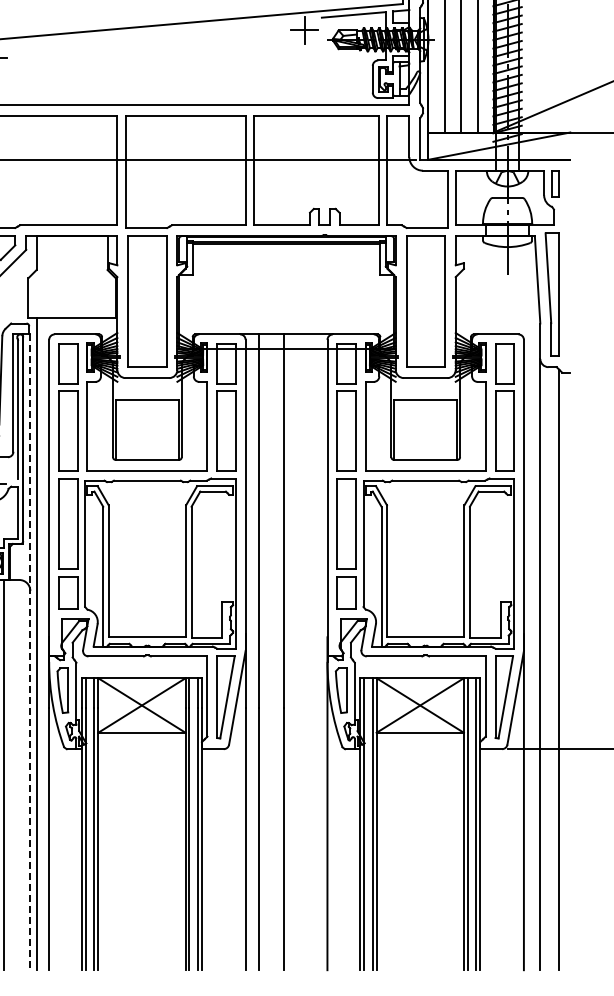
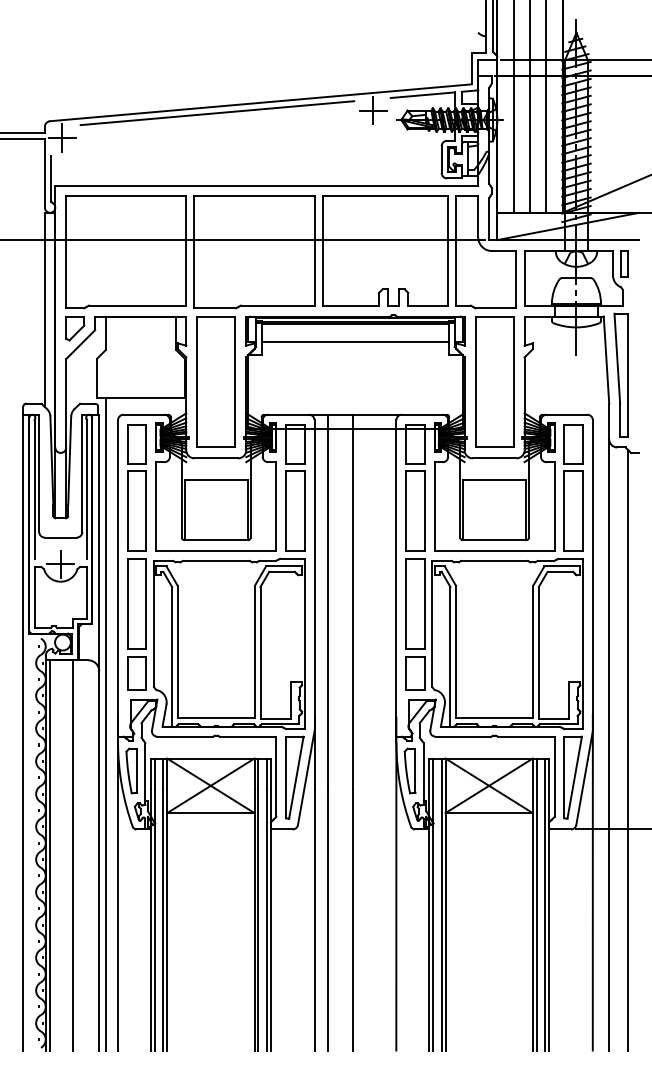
line: (148, 33) -> (217, 113), added
line: (286, 262) -> (355, 342), added
line: (30, 652) -> (99, 732), dashed -> solid

